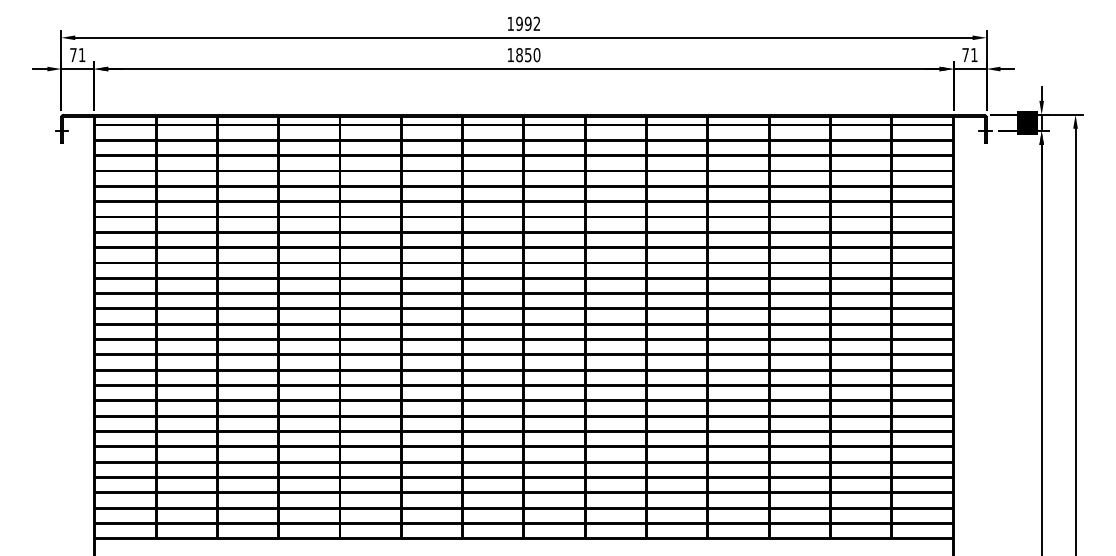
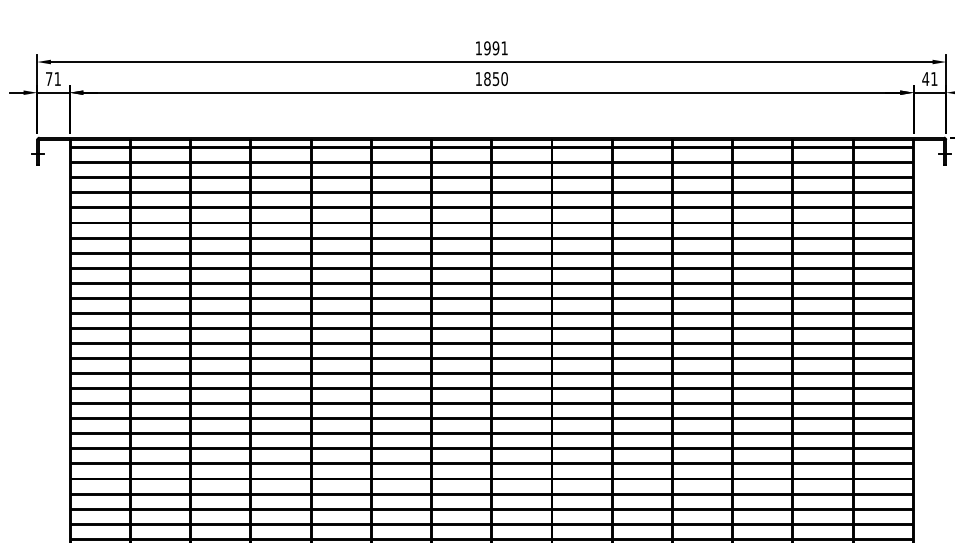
text: (536, 23) -> (504, 47), 1992 -> 1991
text: (965, 55) -> (925, 79), 71 -> 41

